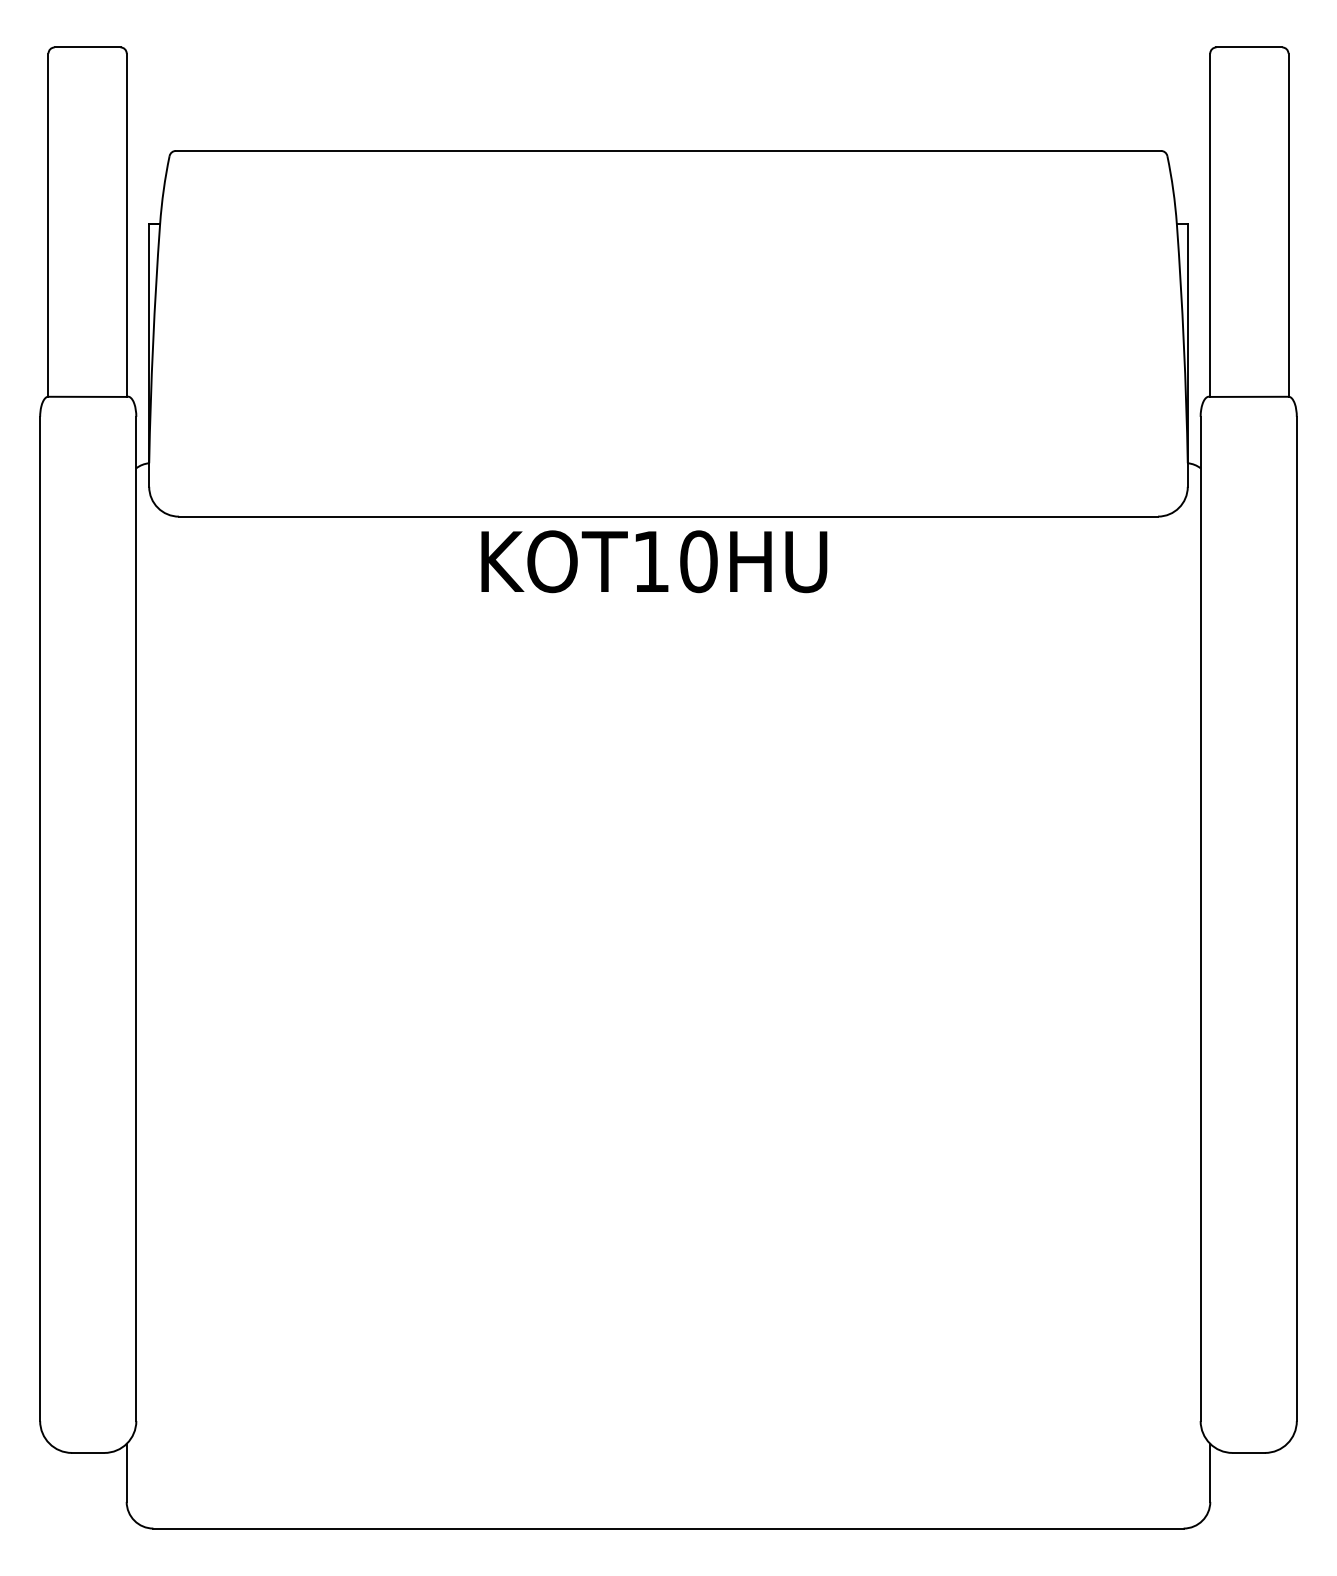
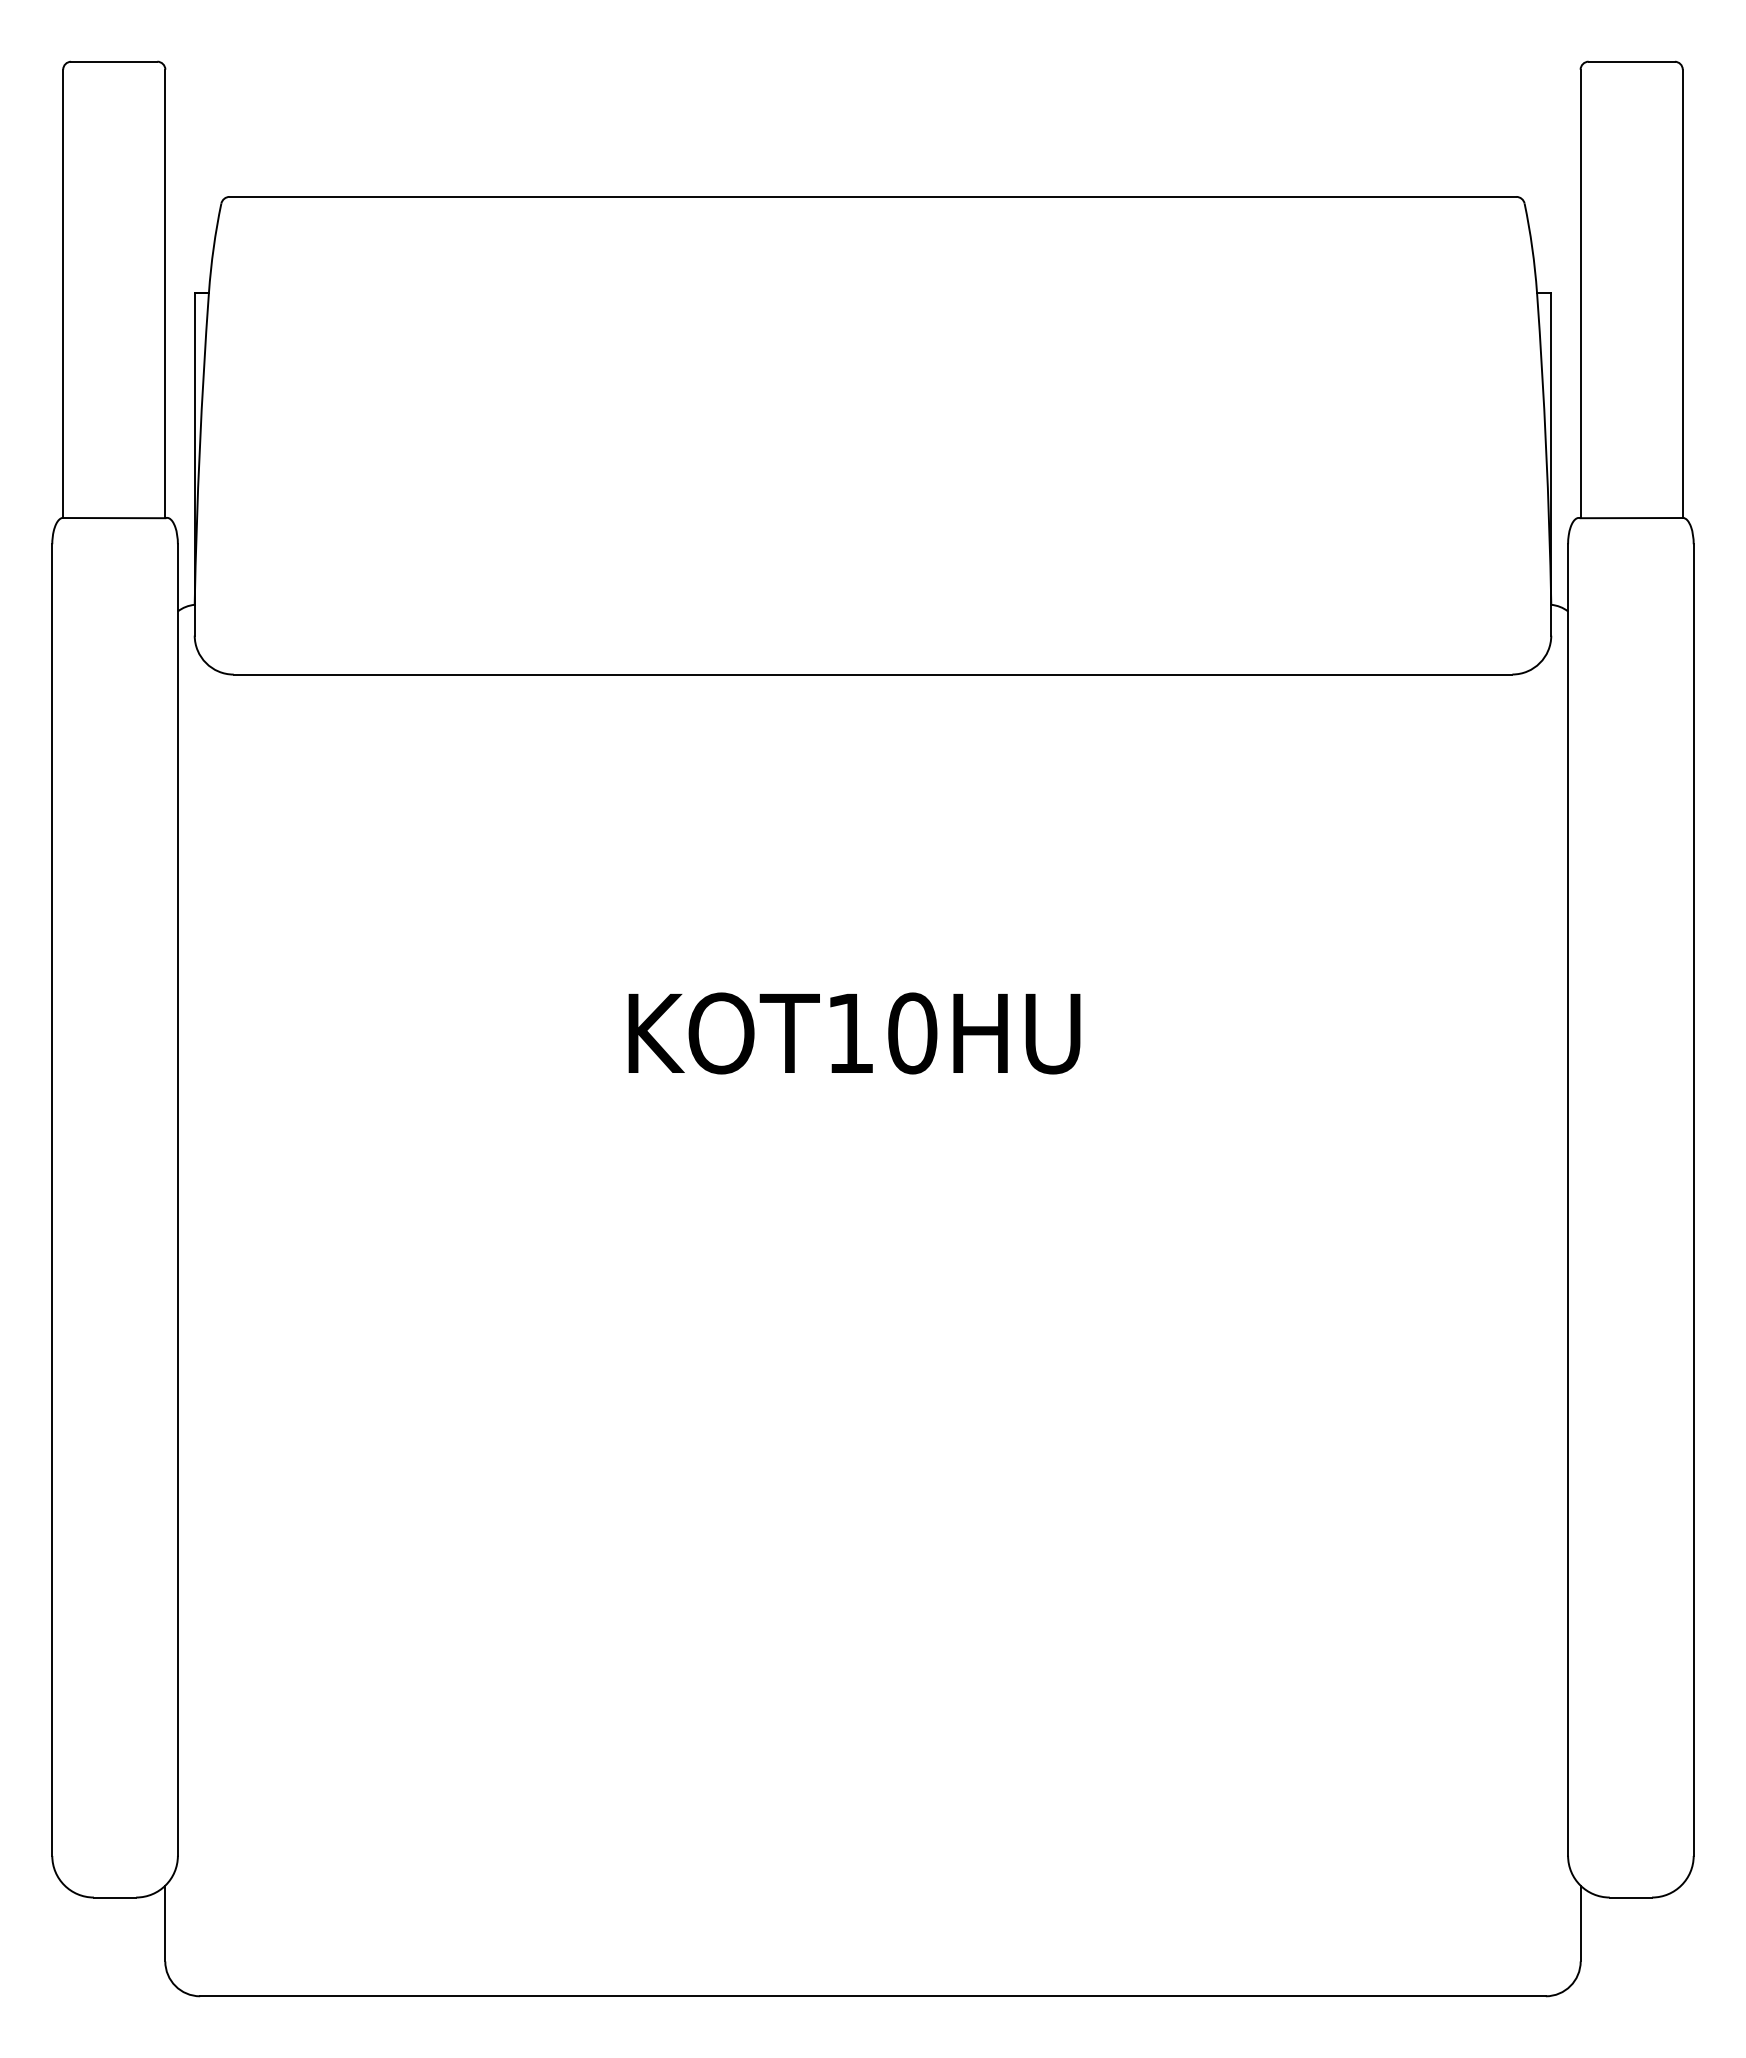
text: (654, 561) -> (854, 1033), moved

